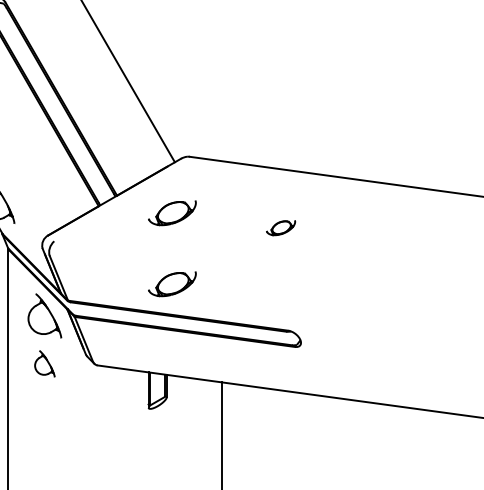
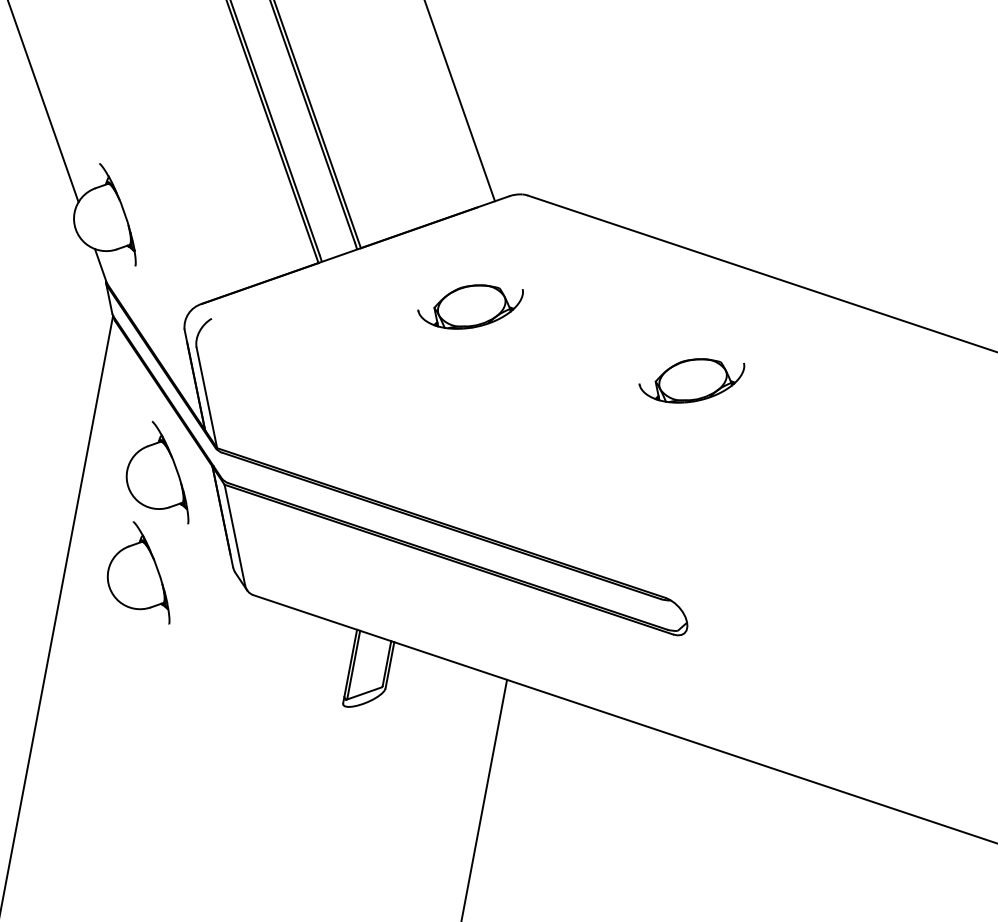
part: (280, 227) -> (689, 379), size x1.67
part: (172, 284) -> (441, 455), removed
part: (44, 363) -> (143, 570), size x1.67

